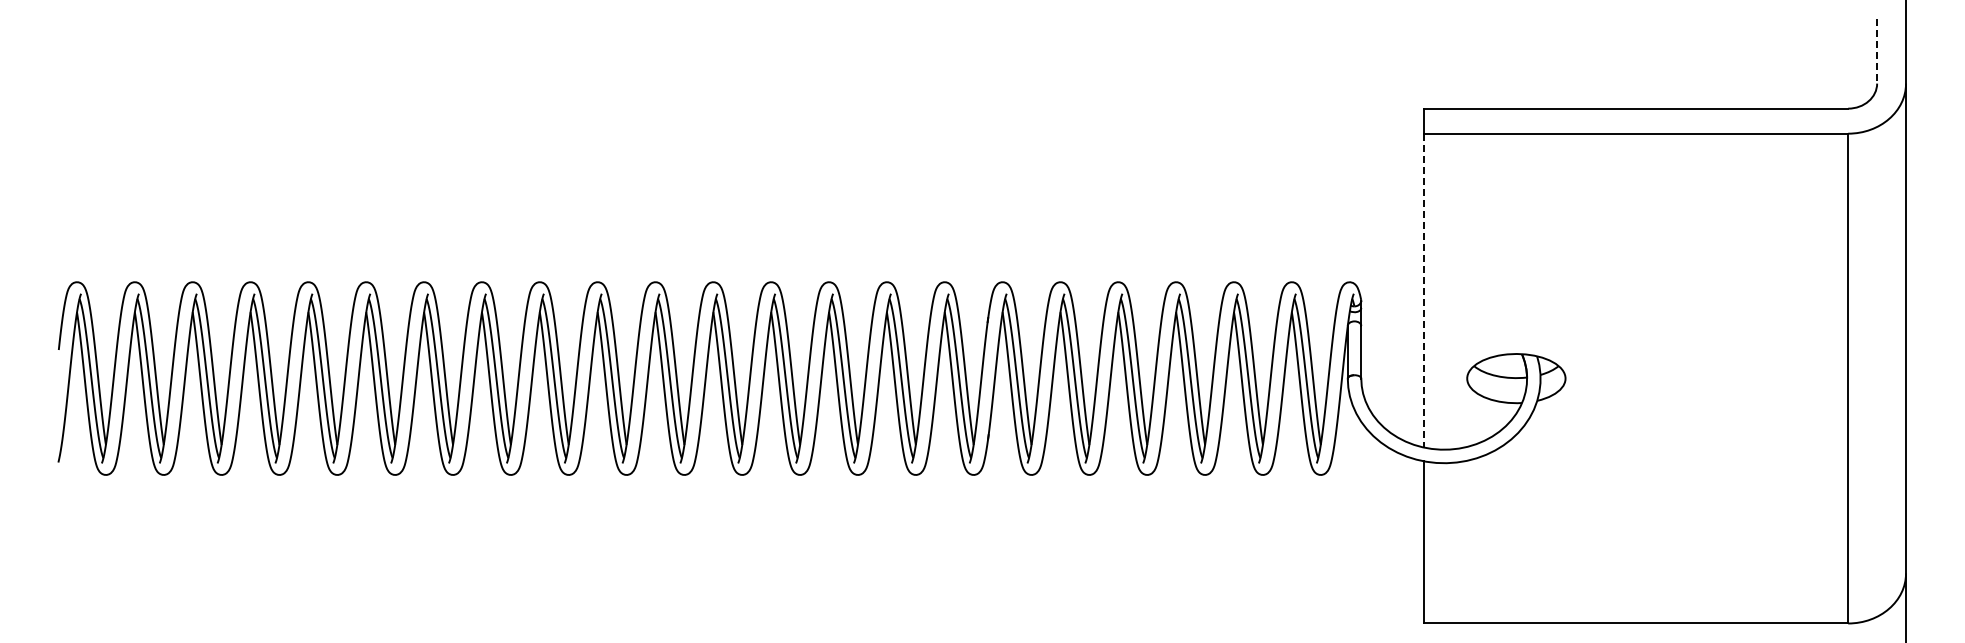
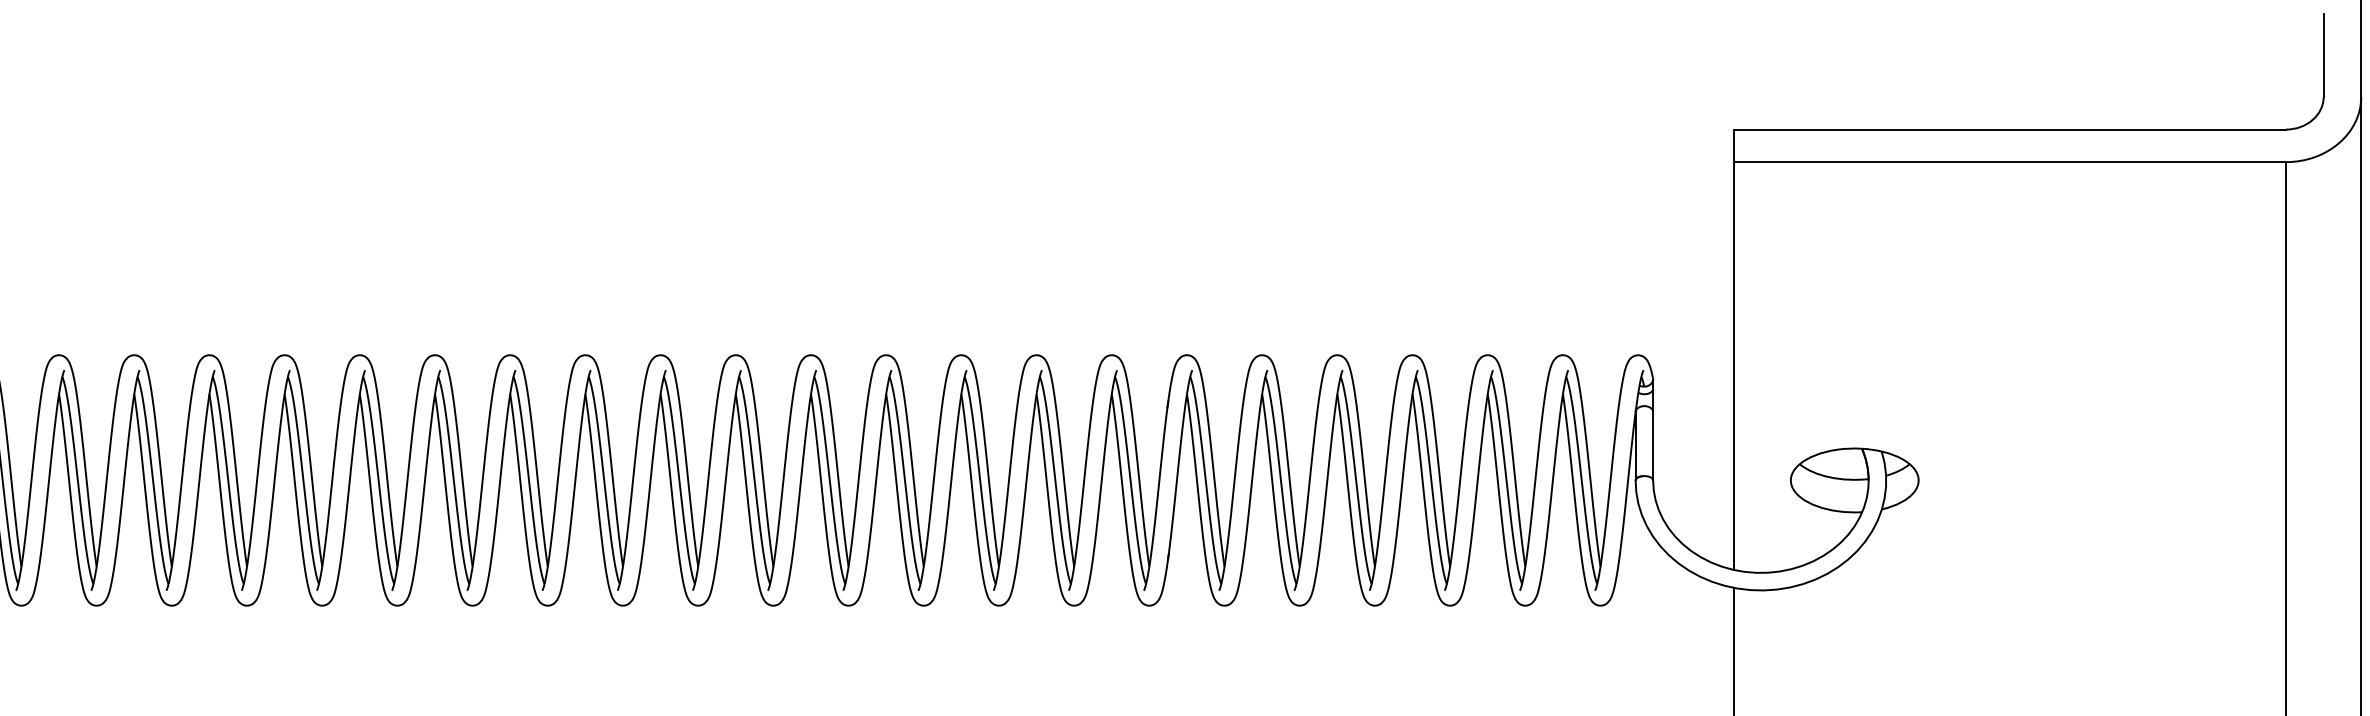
line: (1877, 52) -> (2324, 56), dashed -> solid
line: (1423, 290) -> (1734, 365), dashed -> solid

